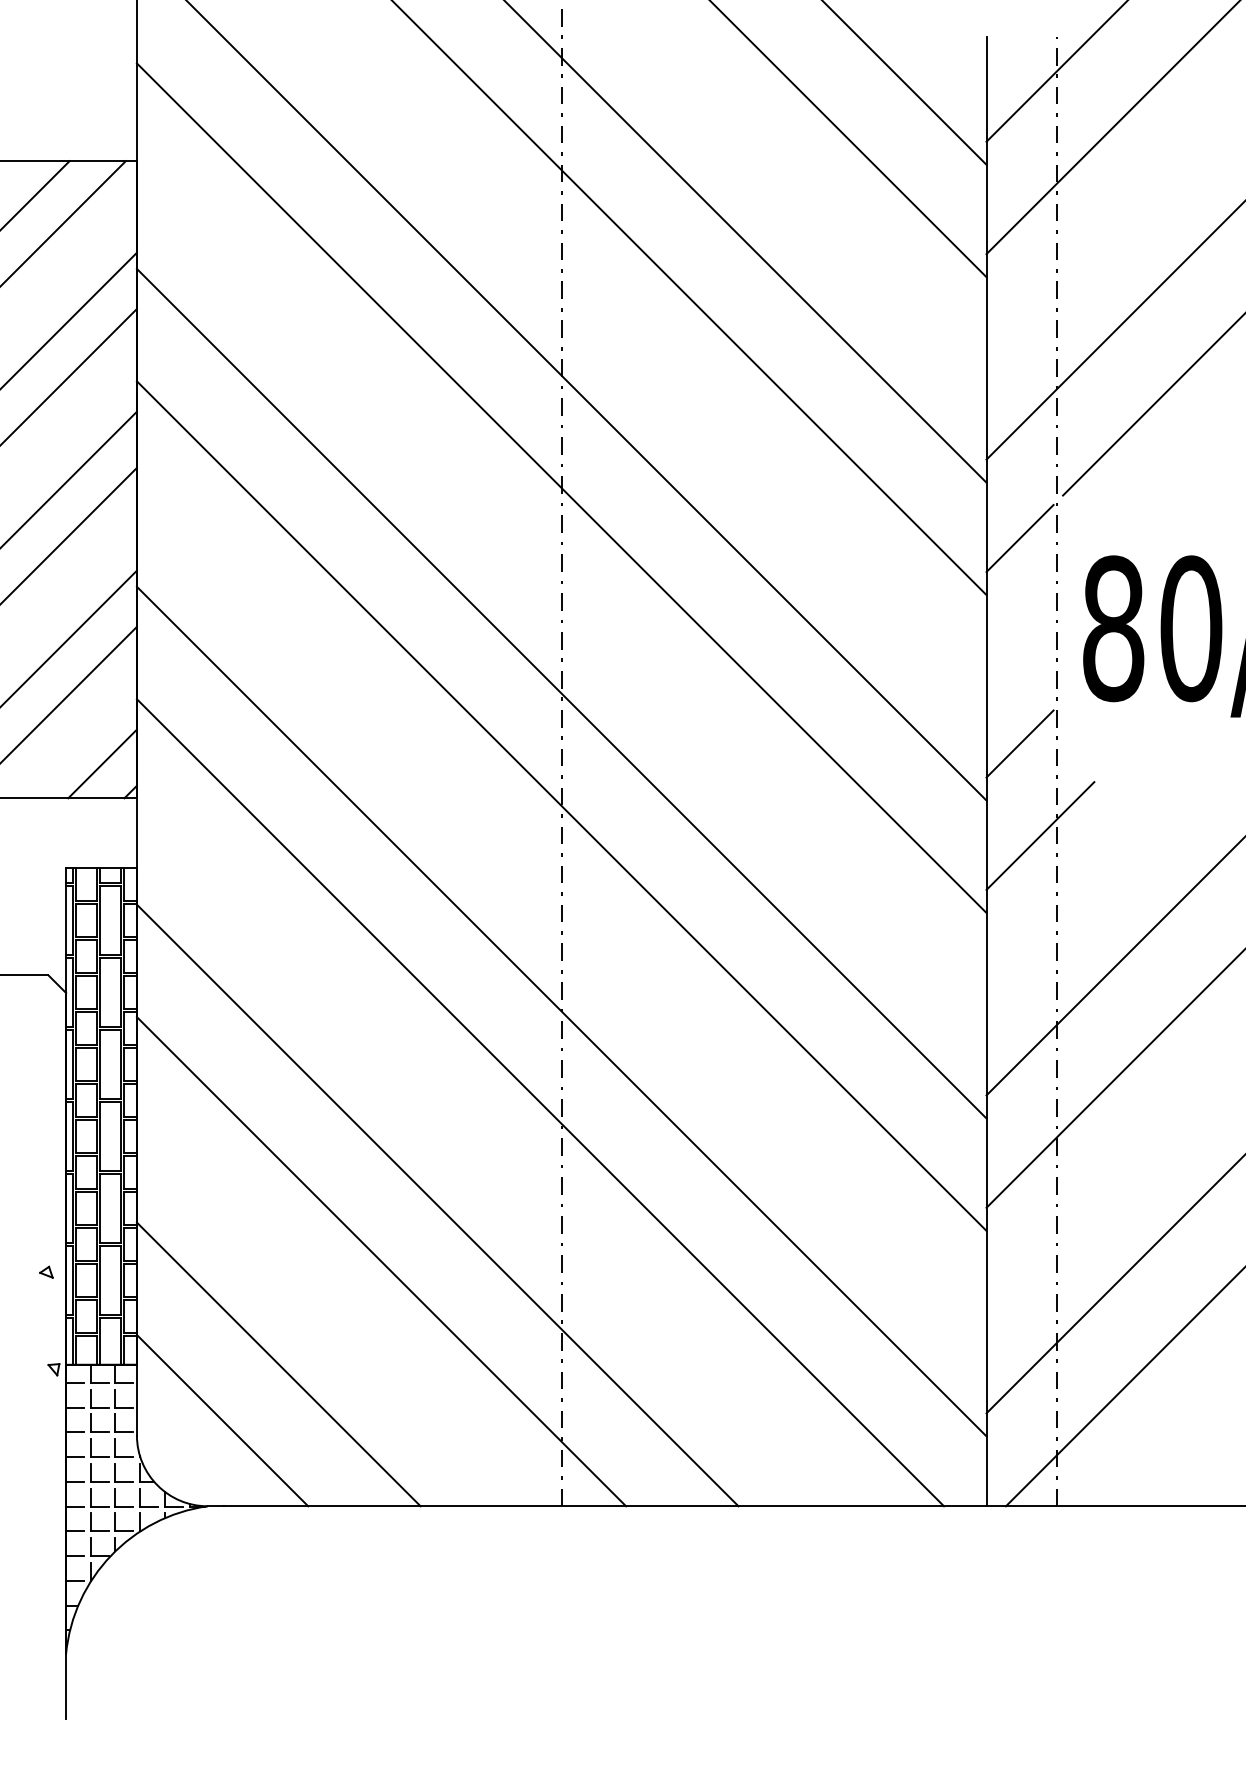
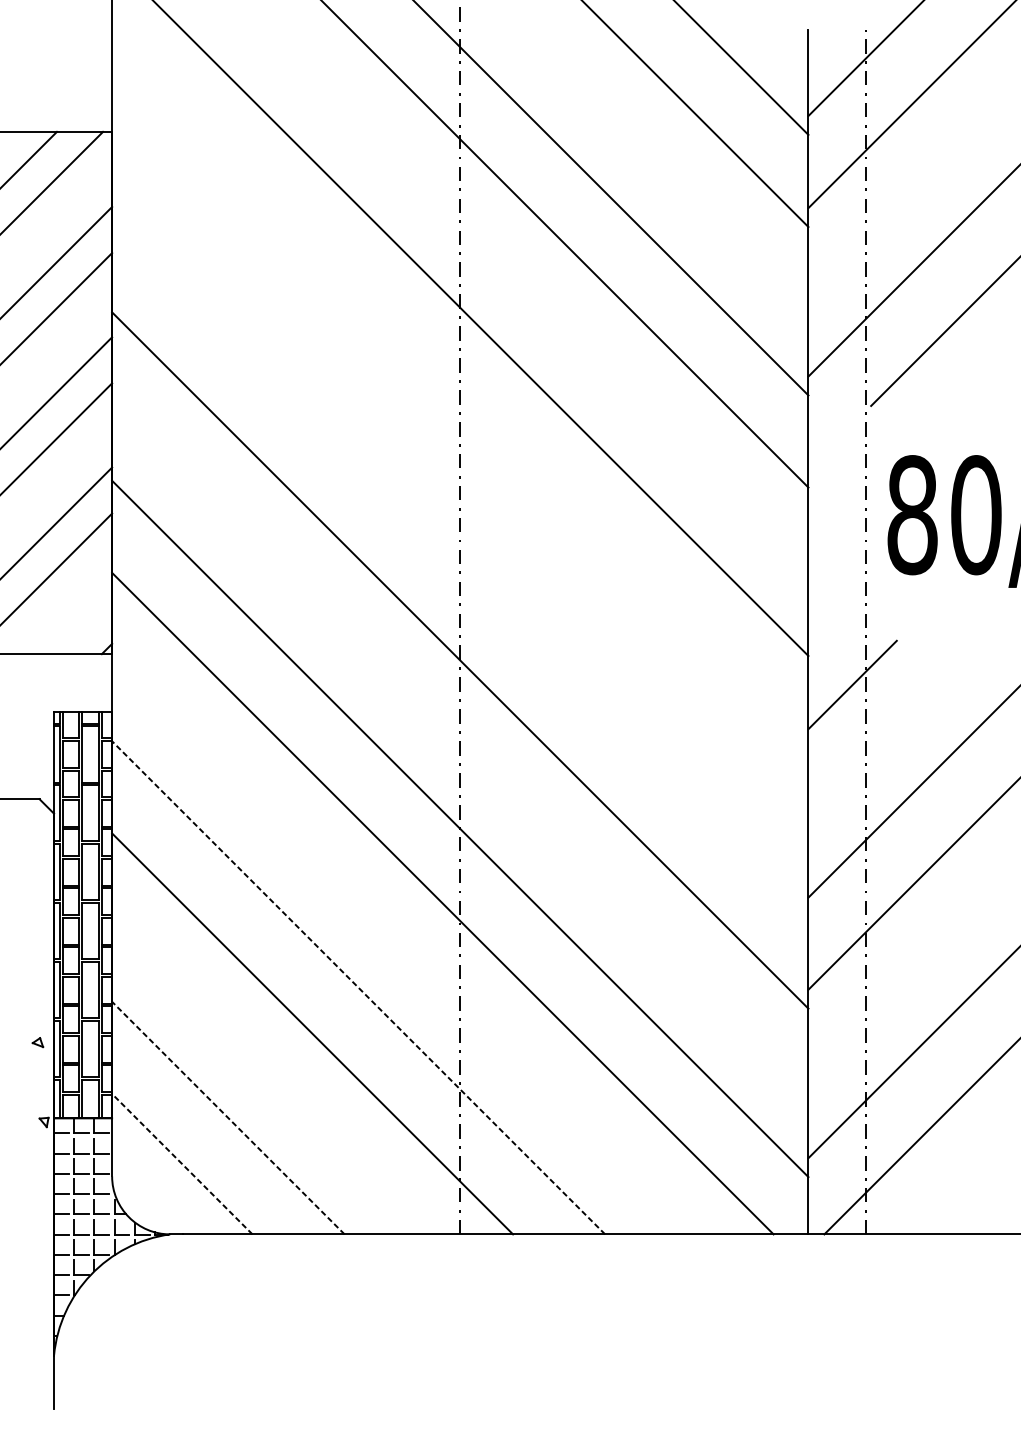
line: (561, 487) -> (460, 399), removed
line: (1019, 538) -> (835, 441), removed
line: (561, 693) -> (460, 568), removed
line: (1019, 743) -> (835, 609), removed
line: (102, 763) -> (83, 625), removed
line: (437, 1205) -> (358, 987), solid -> dashed
line: (278, 1364) -> (228, 1118), solid -> dashed
line: (222, 1420) -> (182, 1164), solid -> dashed

